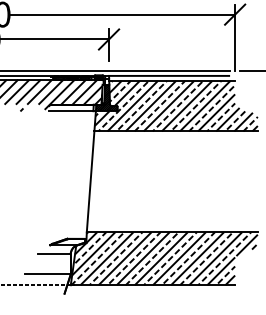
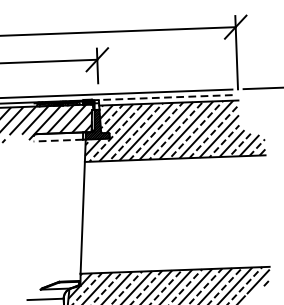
line: (166, 75) -> (162, 97), solid -> dashed
line: (70, 111) -> (57, 140), solid -> dashed

